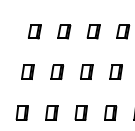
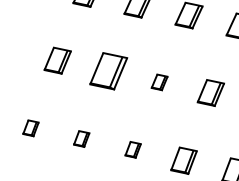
part: (64, 31) -> (109, 71), size x1.4
part: (93, 31) -> (159, 81), size x0.6
part: (27, 71) -> (30, 126), size x0.6
part: (56, 71) -> (80, 137), size x0.6
part: (86, 71) -> (132, 148), size x0.6

